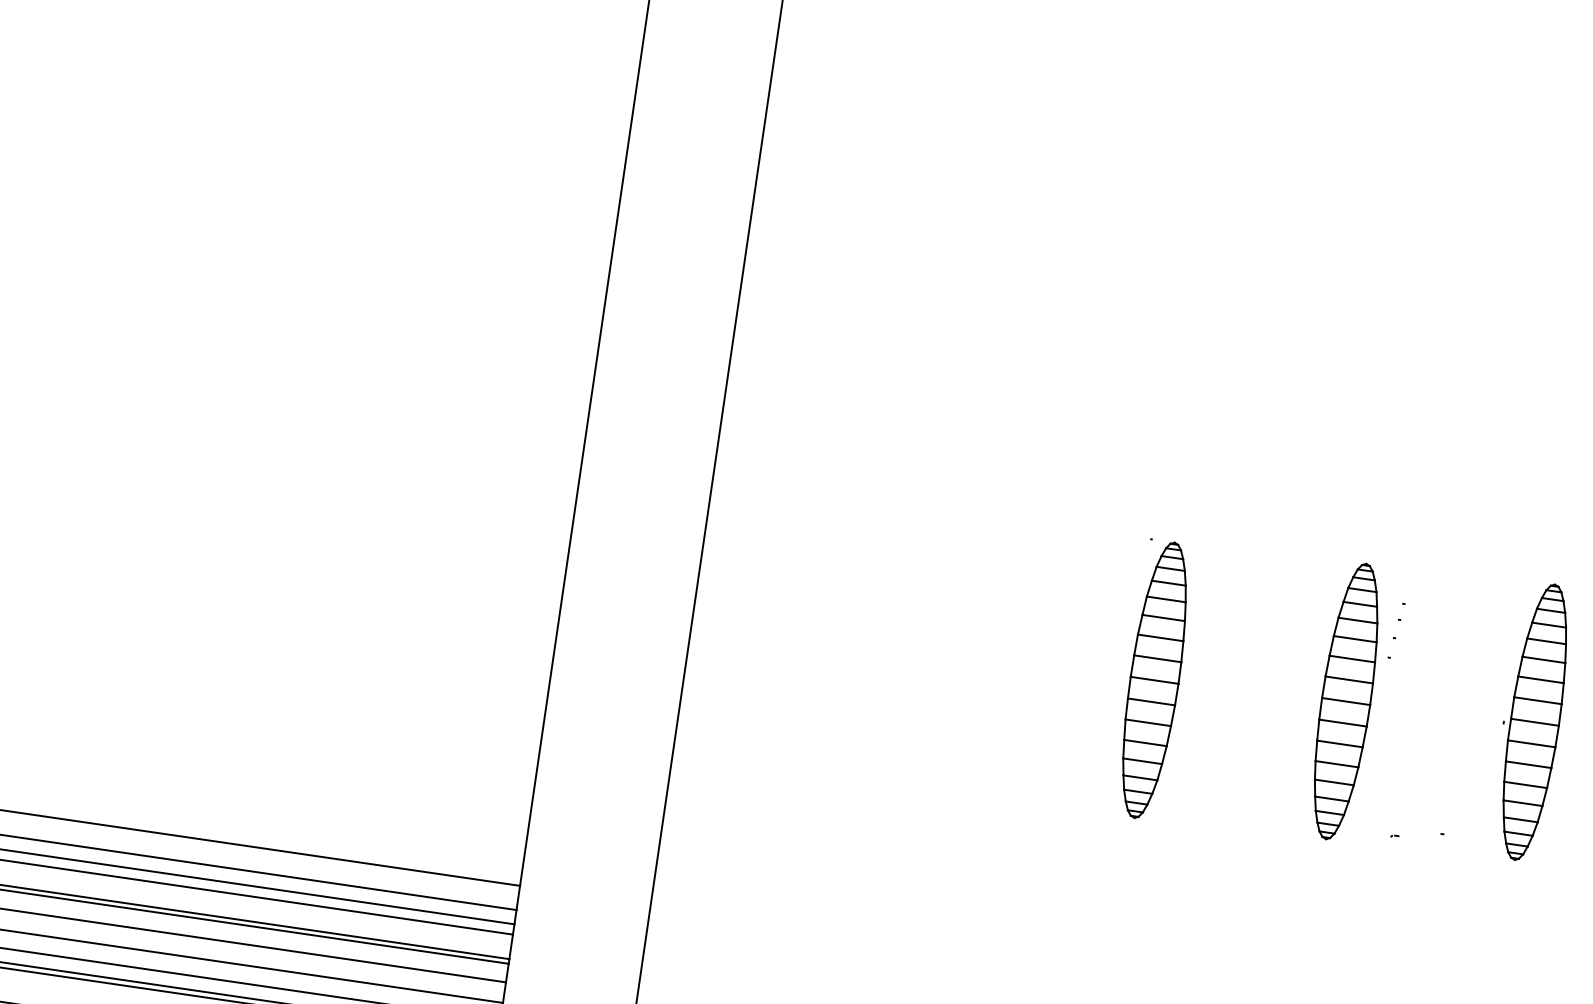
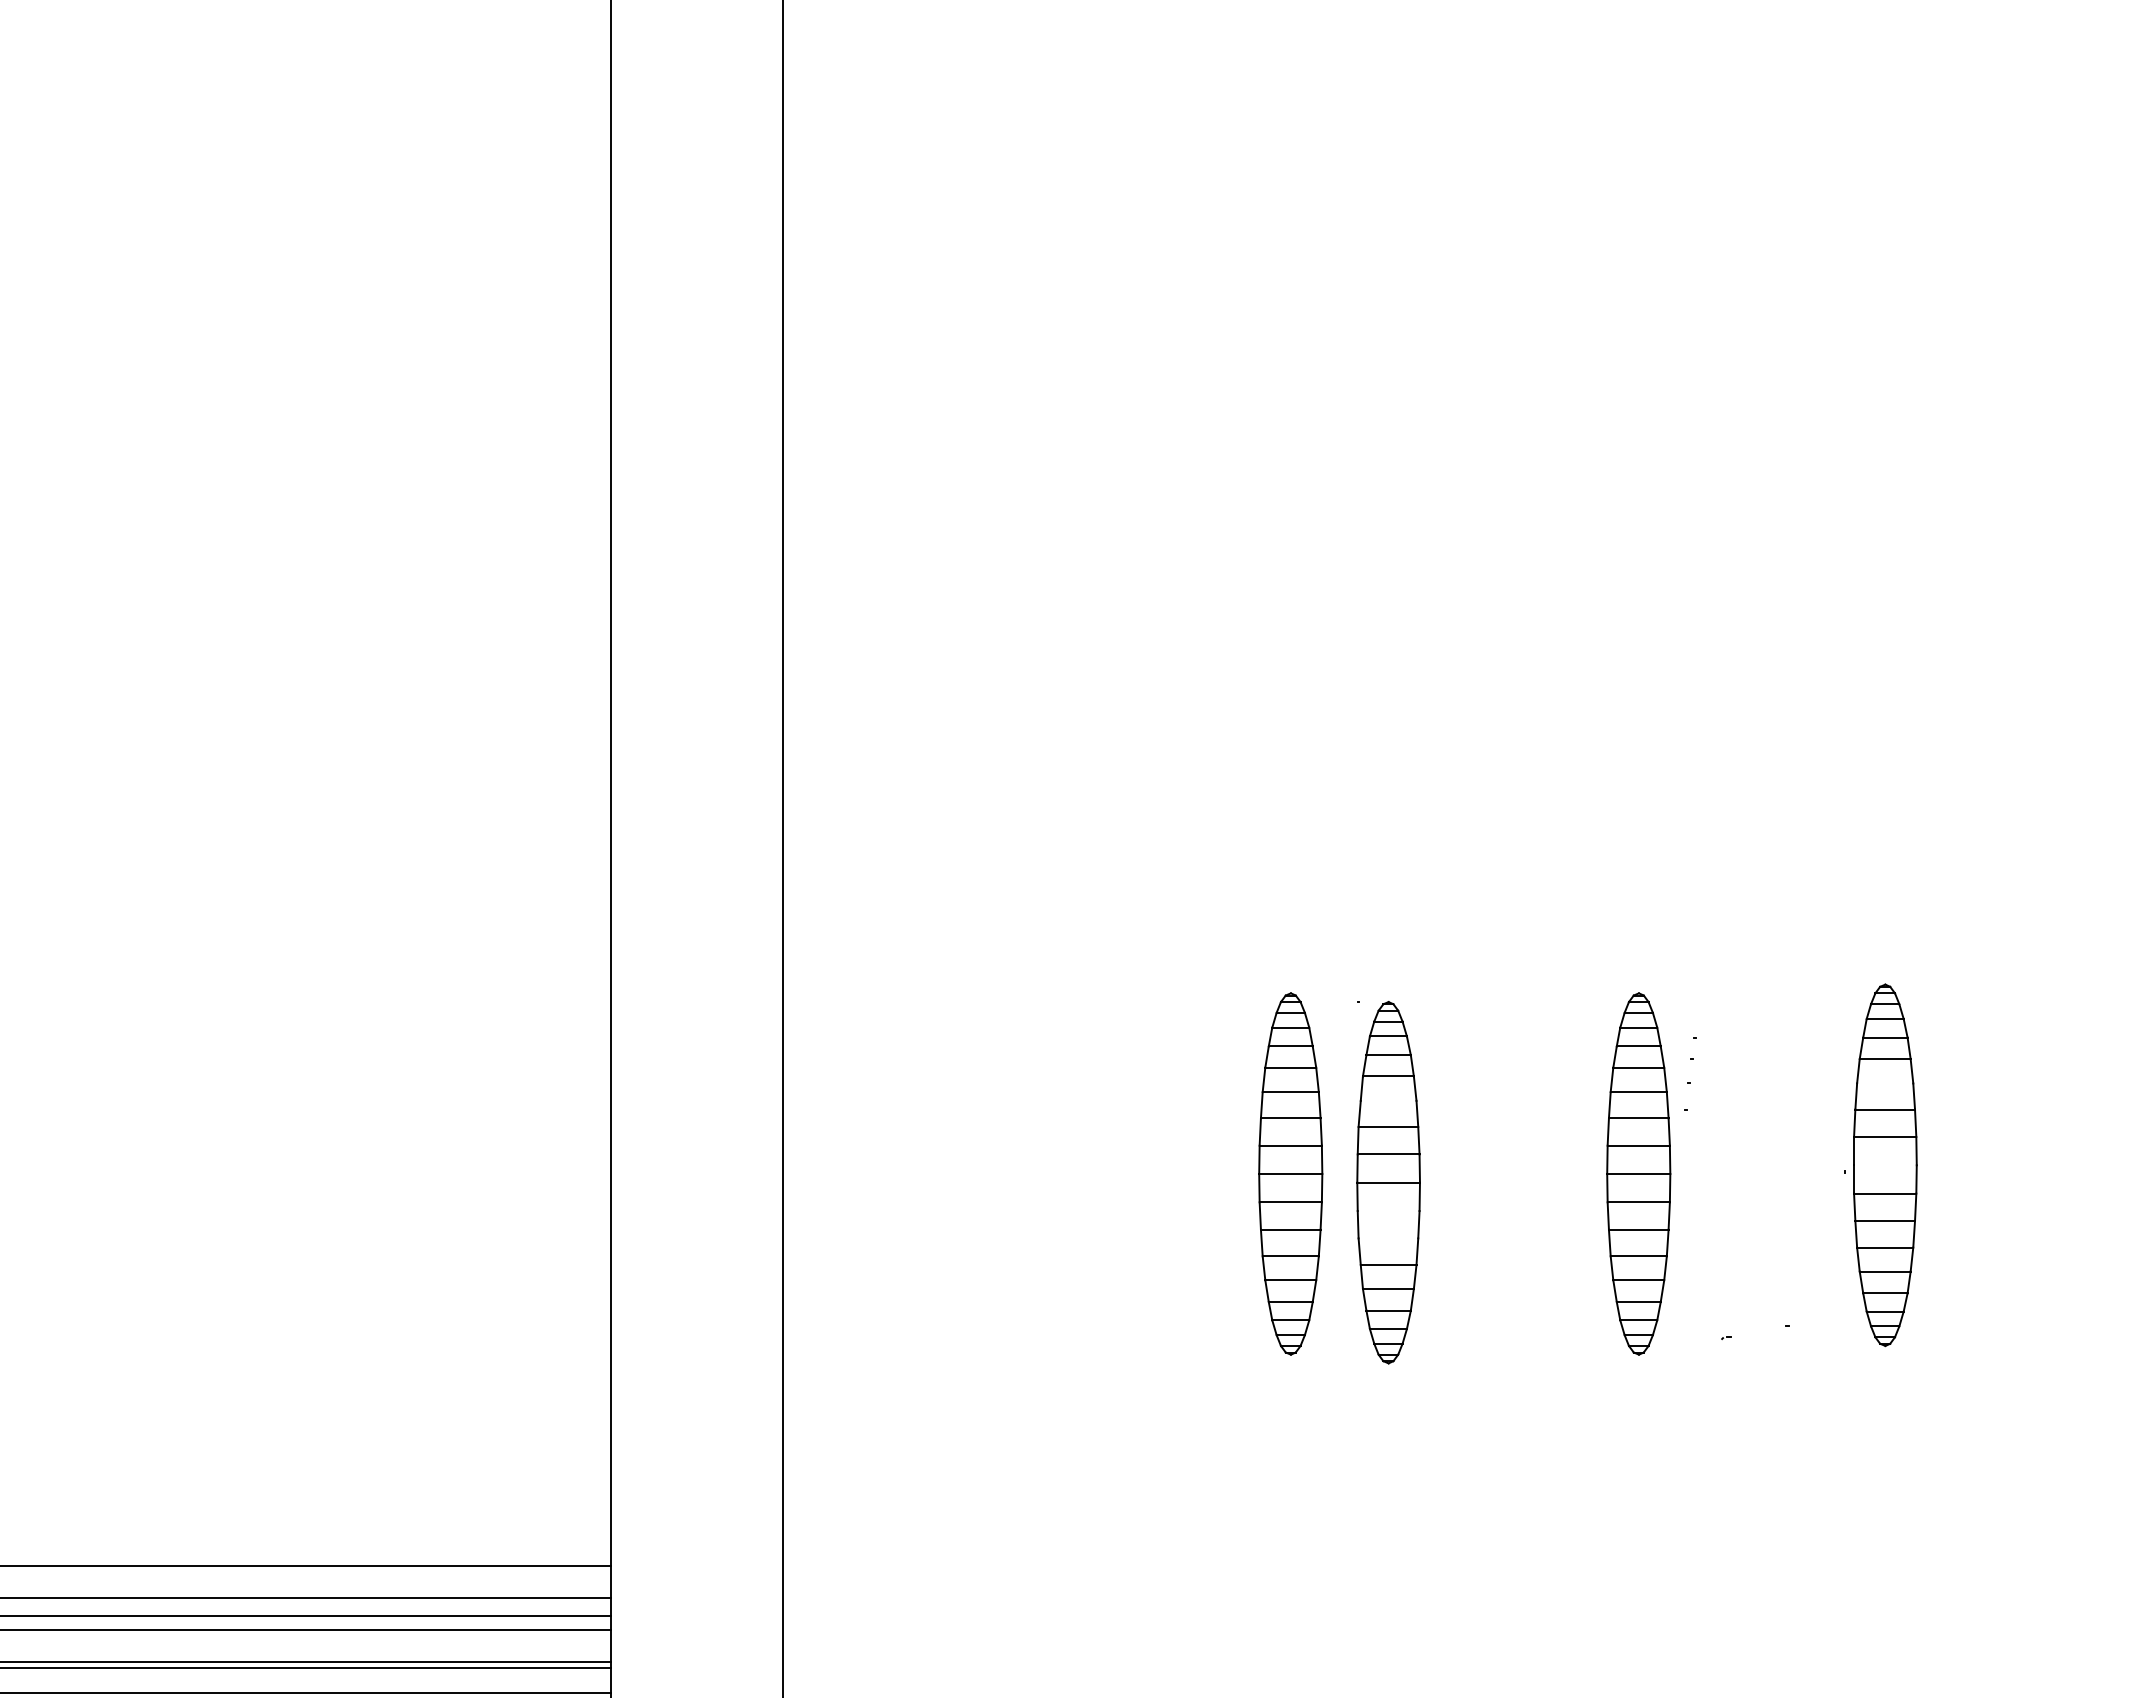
line: (1163, 617) -> (1388, 1100), removed
line: (1544, 660) -> (1885, 1083), removed
part: (1080, 662) -> (1290, 1173), added
line: (1151, 702) -> (1388, 1211), removed
line: (1148, 722) -> (1388, 1238), removed
line: (1535, 722) -> (1885, 1165), removed

